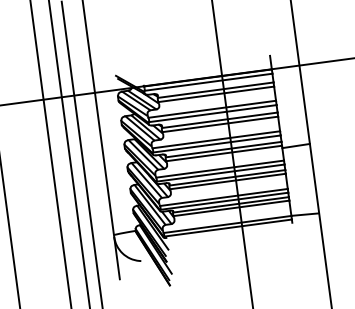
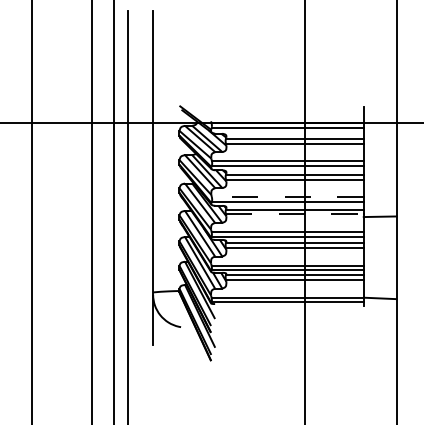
line: (216, 139) -> (287, 196), solid -> dashed
line: (223, 153) -> (294, 214), solid -> dashed

